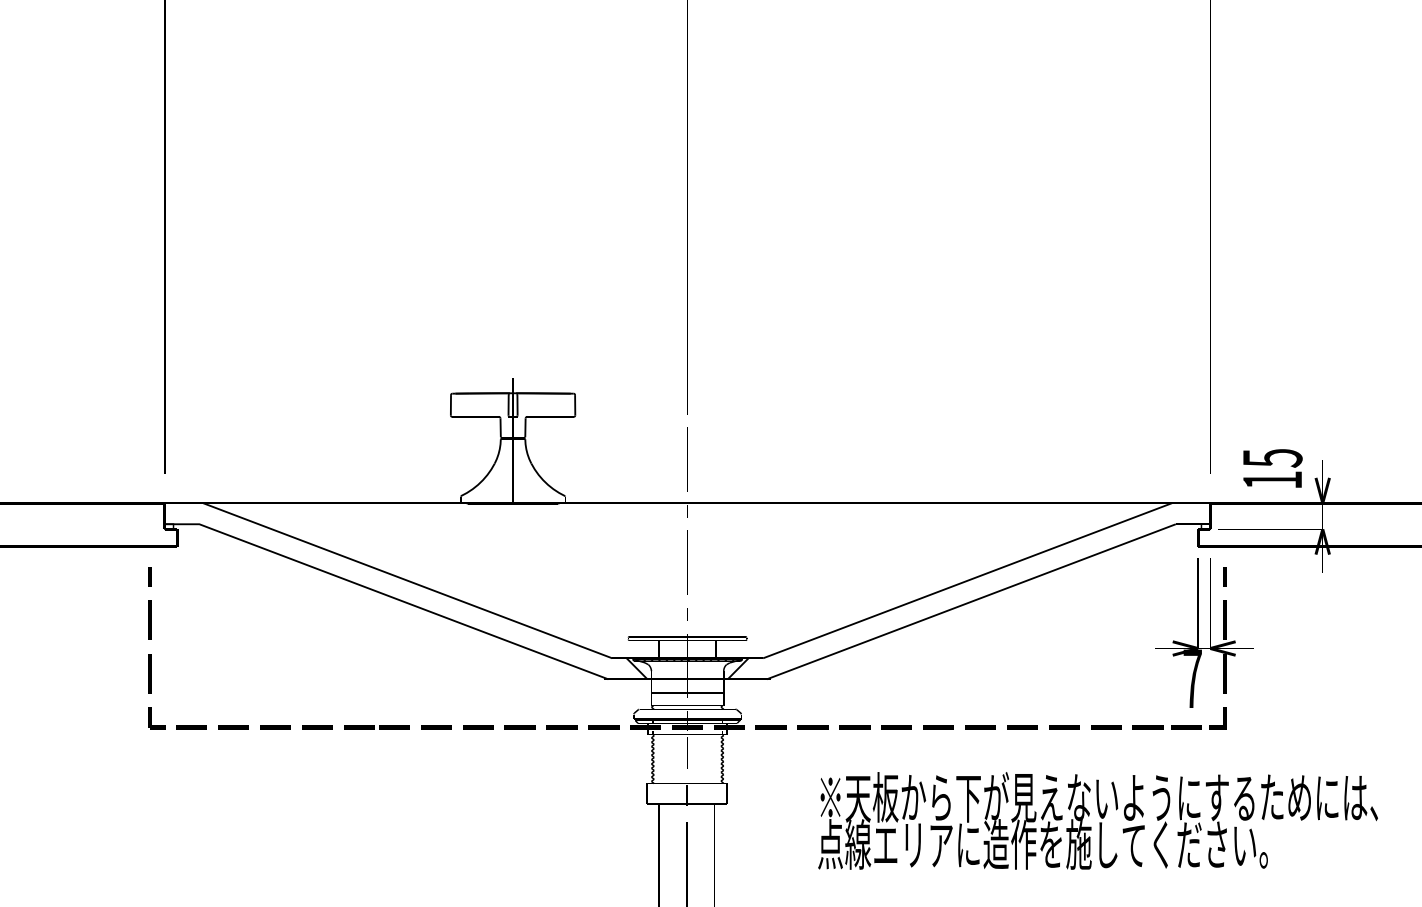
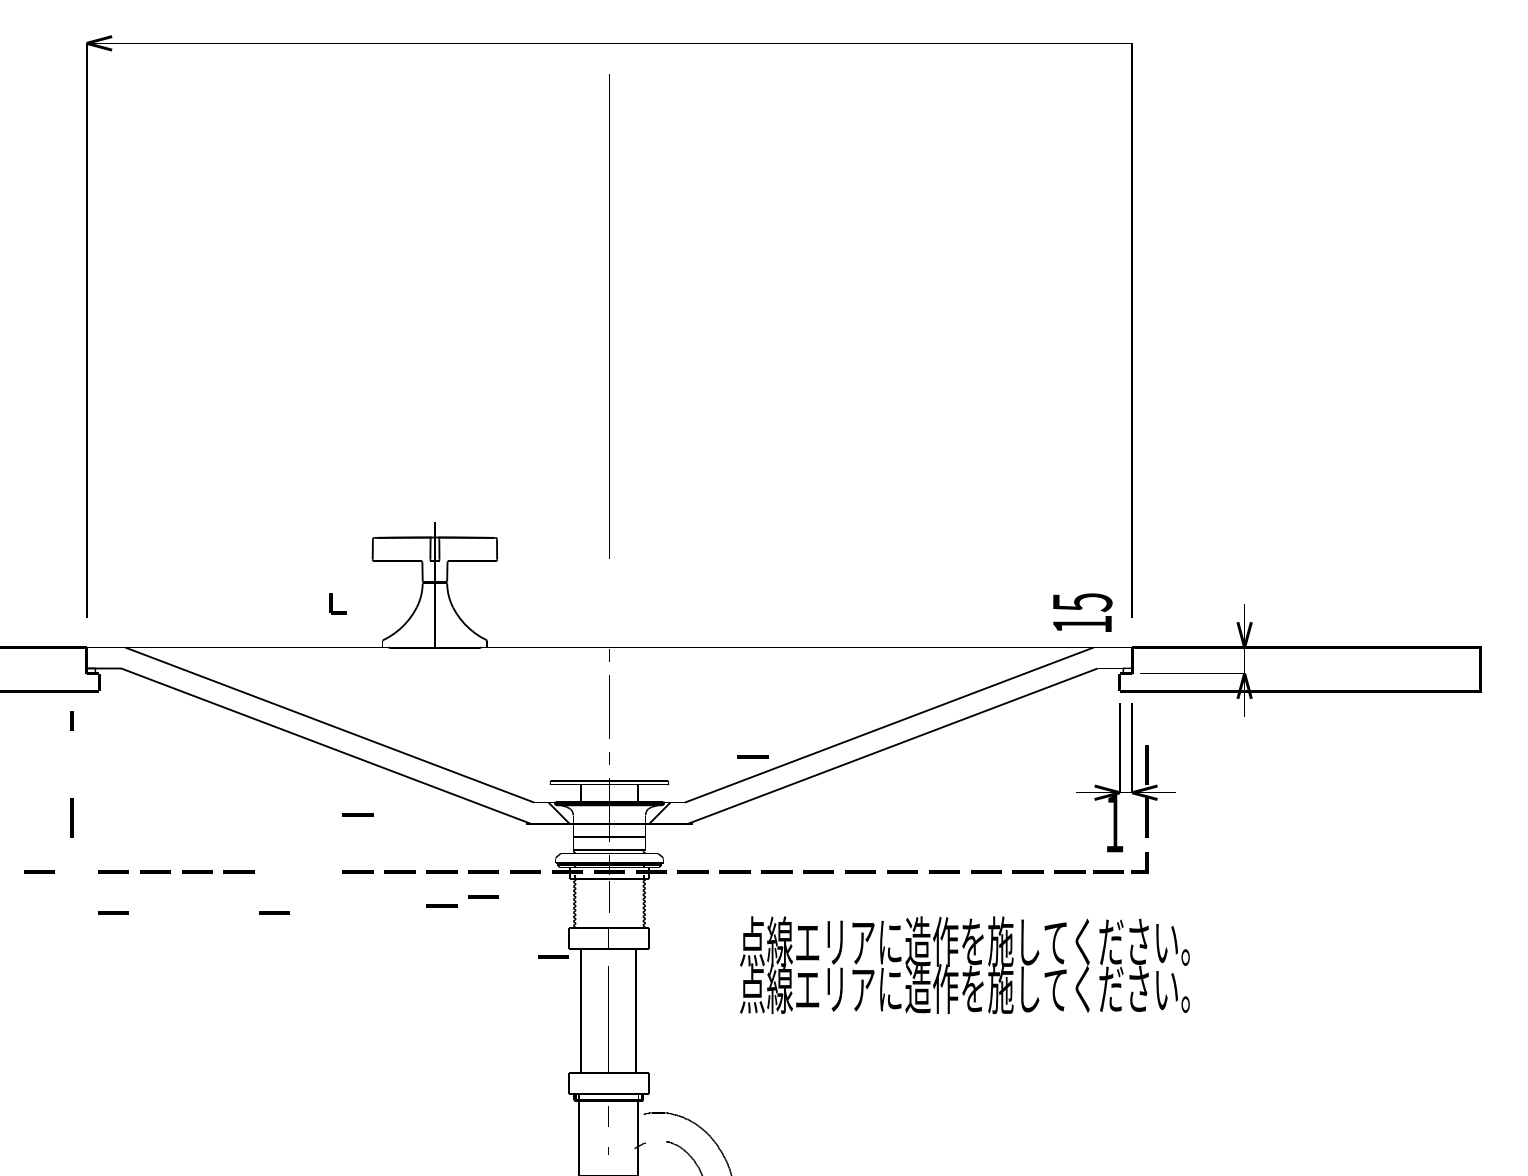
line: (687, 459) -> (609, 603), removed
text: (1272, 468) -> (1082, 612), moved
line: (1224, 576) -> (1146, 720), removed
line: (830, 612) -> (752, 756), added
line: (149, 620) -> (71, 764), removed
line: (435, 670) -> (357, 814), added
text: (1192, 678) -> (1114, 822), 7 -> 1
part: (156, 718) -> (337, 603), moved
line: (117, 727) -> (39, 871), added
line: (374, 727) -> (296, 871), removed
line: (561, 752) -> (483, 896), added
line: (519, 761) -> (441, 905), added
line: (191, 768) -> (113, 912), added
line: (352, 768) -> (274, 912), added
text: (1097, 797) -> (1019, 941), ※天板から下が見えないようにするためには、 -> 点線エリアに造作を施してください。
line: (631, 812) -> (553, 956), added

